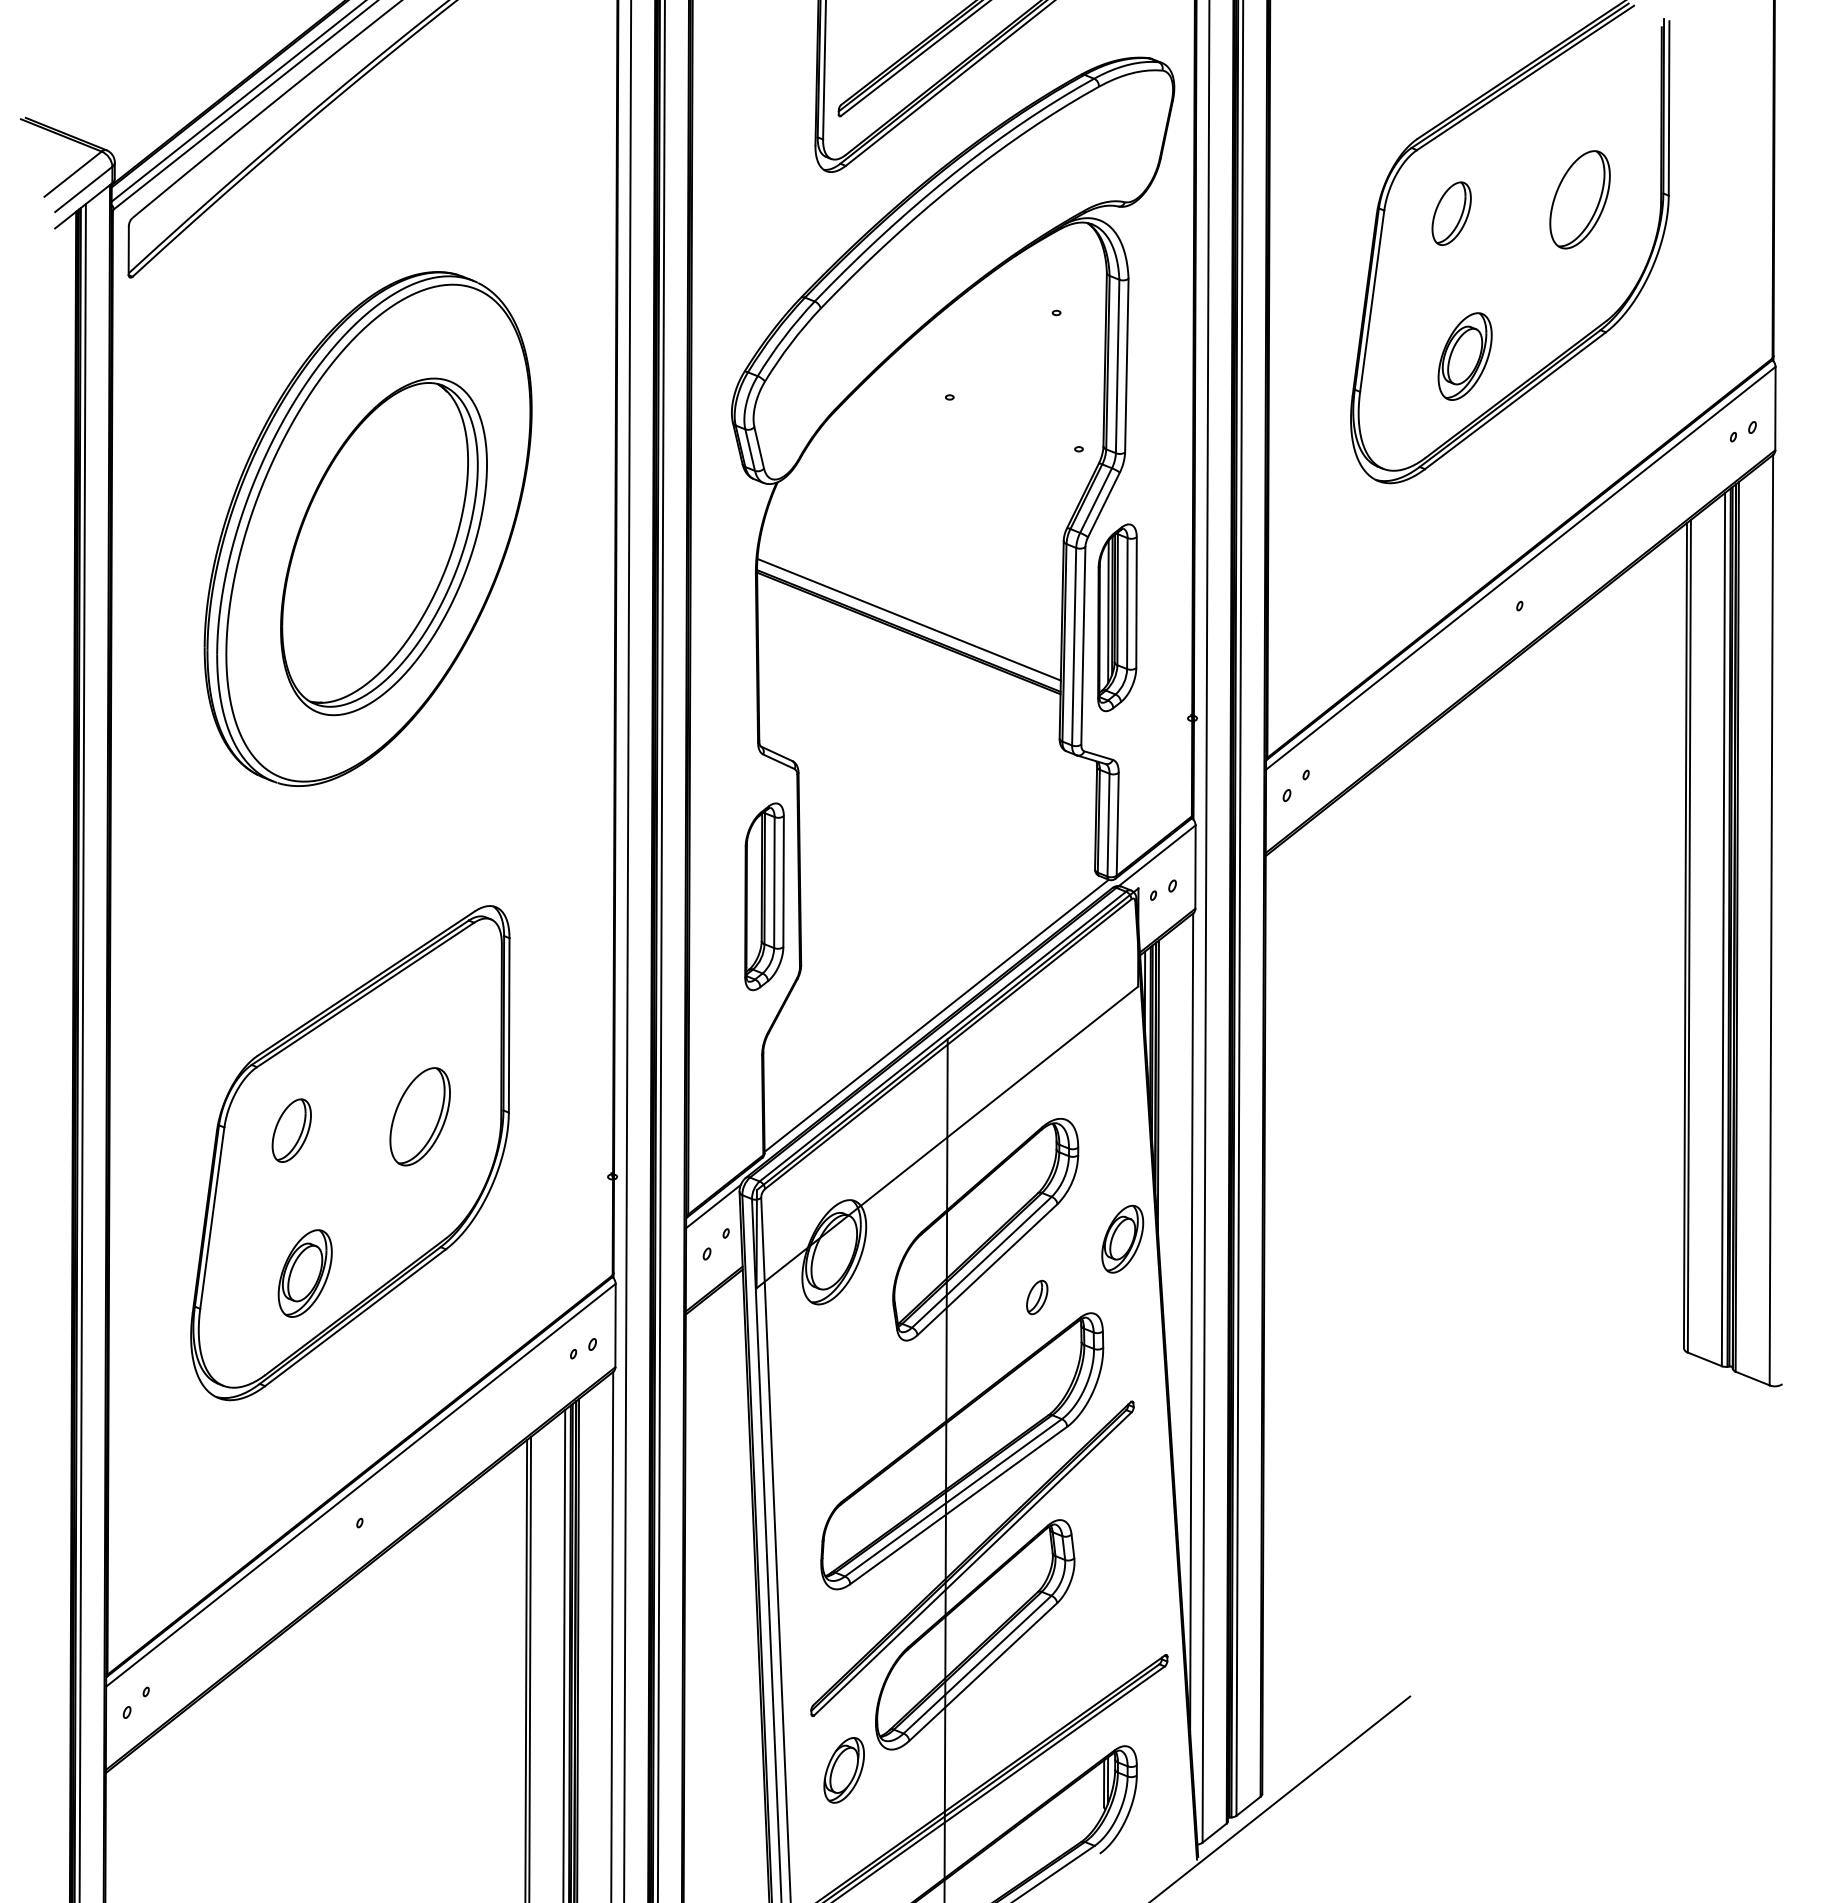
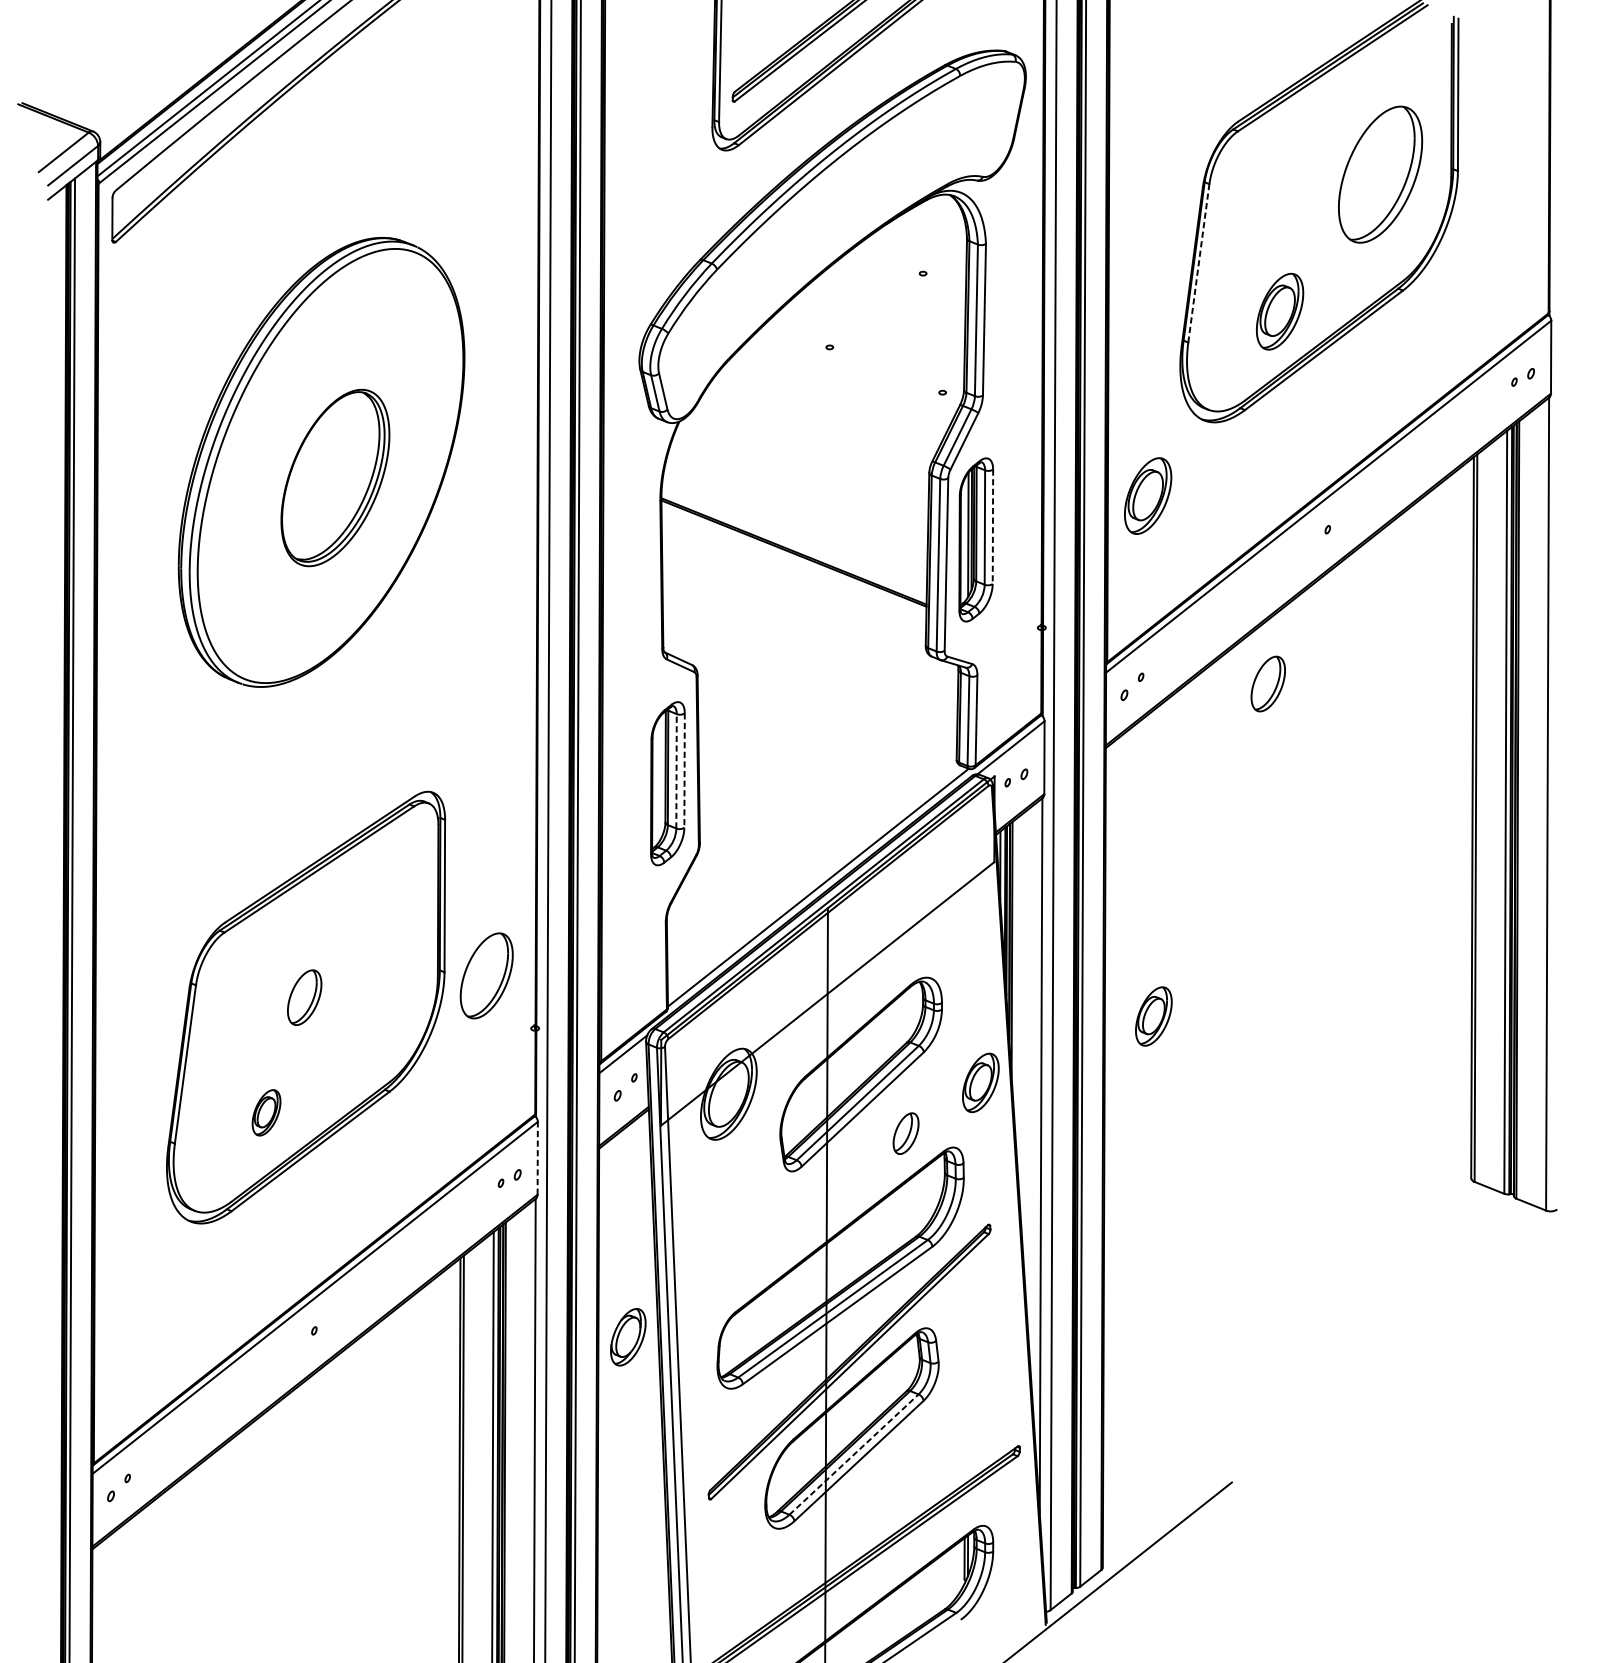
part: (1579, 199) -> (1379, 174), size x1.6
part: (1451, 213) -> (1268, 683), moved
line: (1372, 300) -> (1199, 262), solid -> dashed
part: (383, 546) -> (335, 477), size x0.6
part: (1313, 567) -> (1147, 495), added
line: (1136, 603) -> (992, 527), solid -> dashed
line: (908, 619) -> (793, 541), removed
line: (774, 882) -> (676, 771), solid -> dashed
line: (783, 882) -> (684, 771), solid -> dashed
part: (419, 1116) -> (486, 975), moved
part: (291, 1130) -> (304, 997), moved
part: (1320, 1162) -> (1153, 1015), added
part: (304, 1273) -> (265, 1112), size x0.6
part: (1037, 1297) -> (906, 1133), size x1.4
line: (615, 1325) -> (537, 1158), solid -> dashed
line: (977, 1664) -> (853, 1454), solid -> dashed
part: (843, 1770) -> (627, 1337), moved

